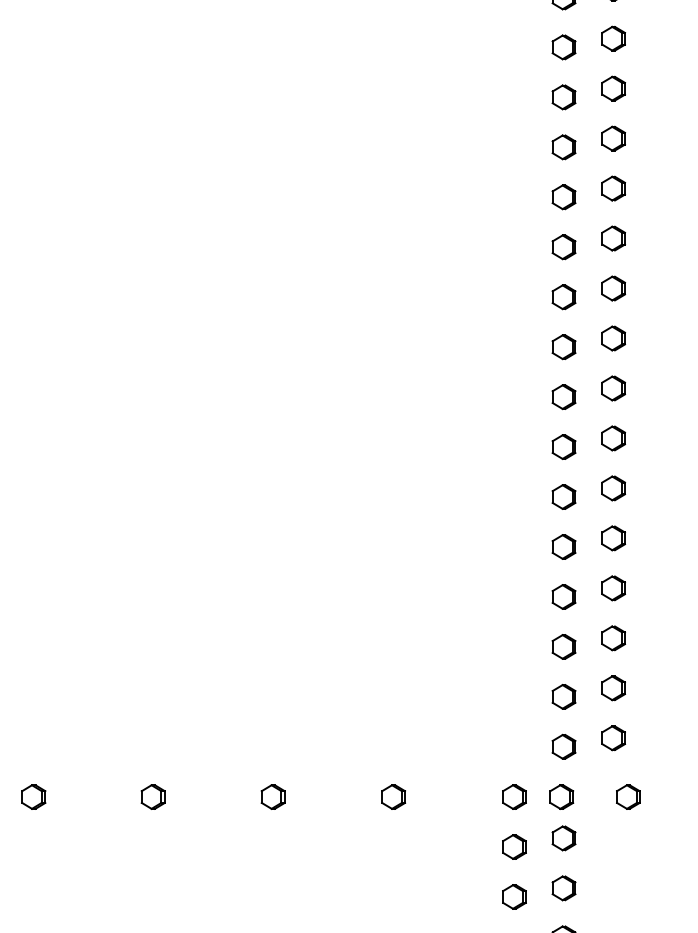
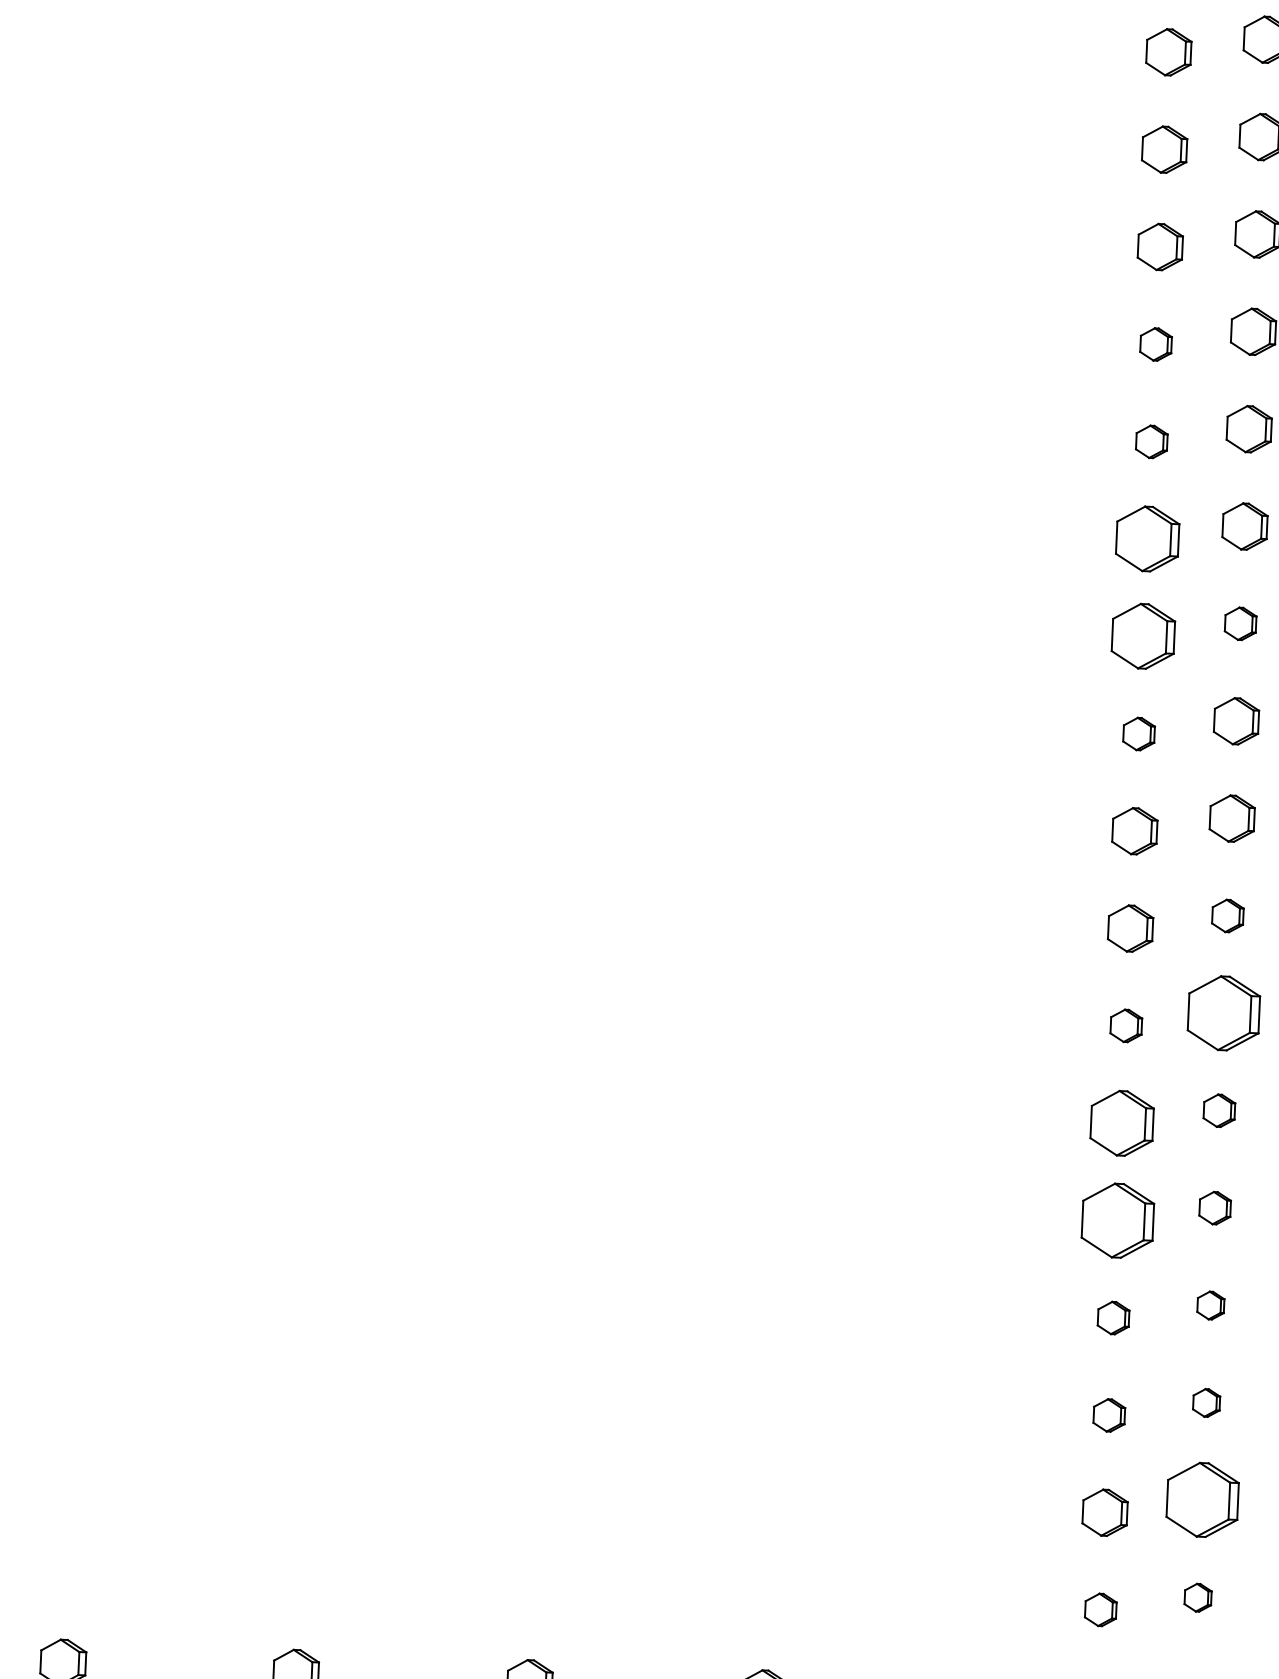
part: (563, 97) -> (1155, 344), size x0.7
part: (563, 147) -> (1150, 442), size x0.7
part: (563, 197) -> (1146, 539), size x1.4
part: (613, 238) -> (1240, 623), size x0.7
part: (563, 247) -> (1142, 636), size x1.4
part: (563, 297) -> (1138, 734), size x0.7
part: (613, 388) -> (1227, 916), size x0.7
part: (613, 438) -> (1223, 1013), size x1.6
part: (563, 446) -> (1125, 1024), size x0.7
part: (613, 488) -> (1219, 1110), size x0.7
part: (563, 496) -> (1121, 1122), size x1.4
part: (613, 538) -> (1214, 1208), size x0.7
part: (563, 546) -> (1116, 1219), size x1.6
part: (613, 588) -> (1210, 1305), size x0.6
part: (563, 596) -> (1112, 1317), size x0.7
part: (613, 638) -> (1206, 1403), size x0.6
part: (563, 646) -> (1108, 1414), size x0.7
part: (613, 688) -> (1202, 1500), size x1.6
part: (613, 738) -> (1197, 1598), size x0.6
part: (563, 746) -> (1099, 1609), size x0.7

